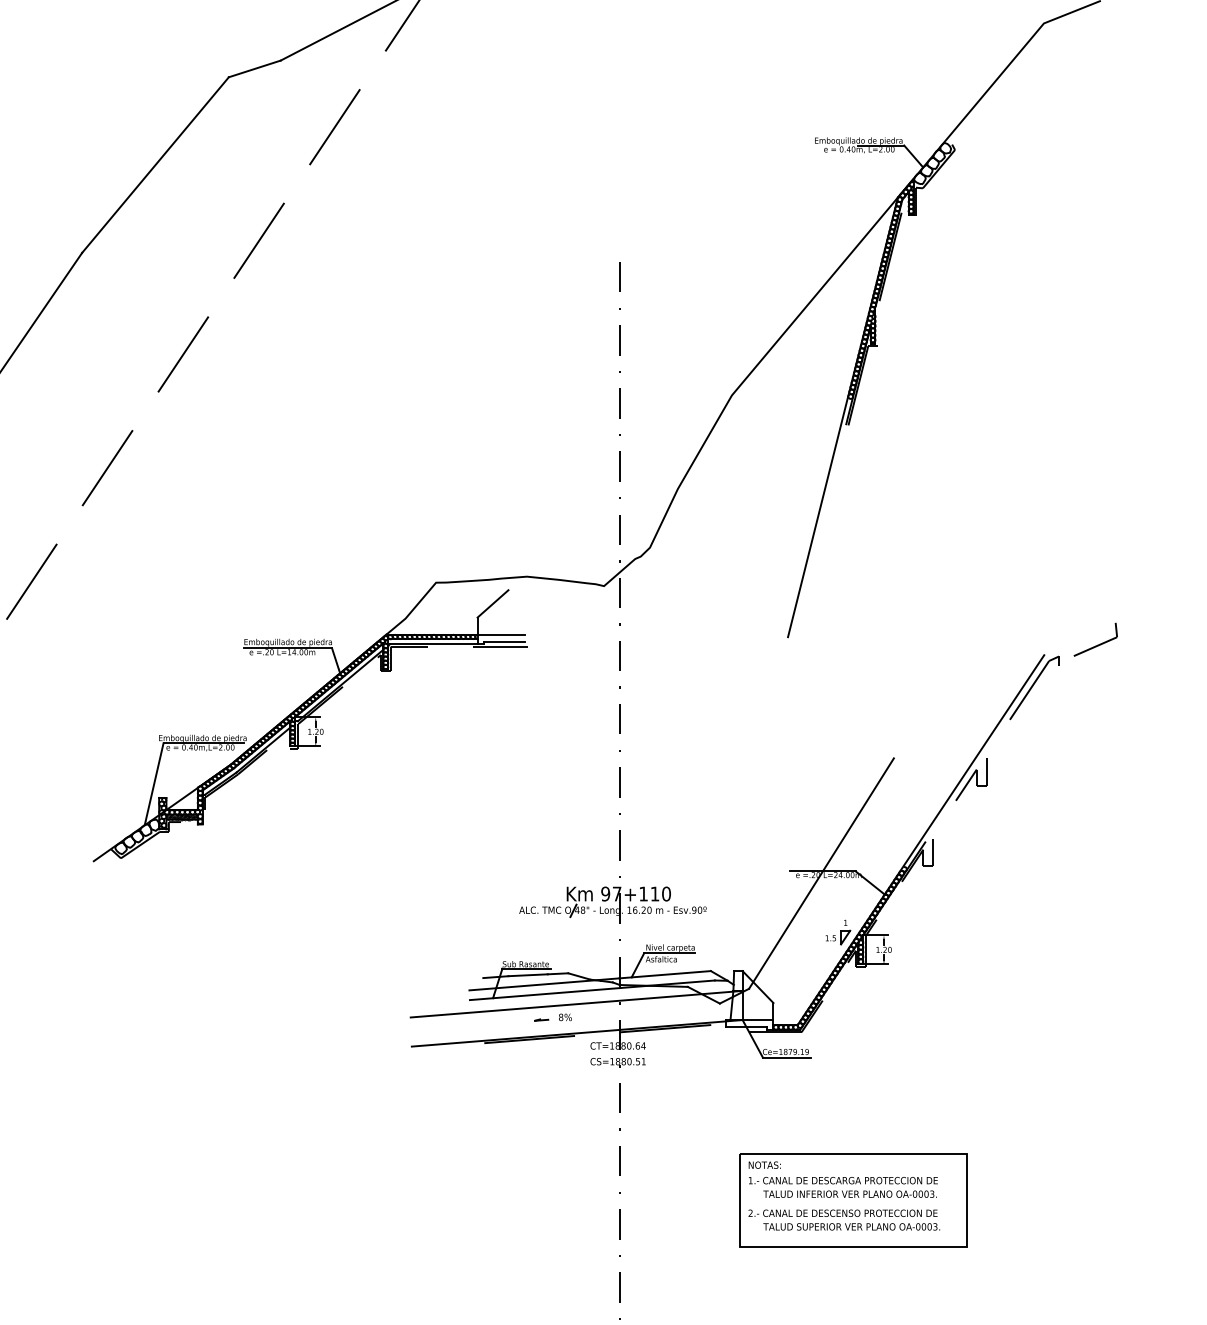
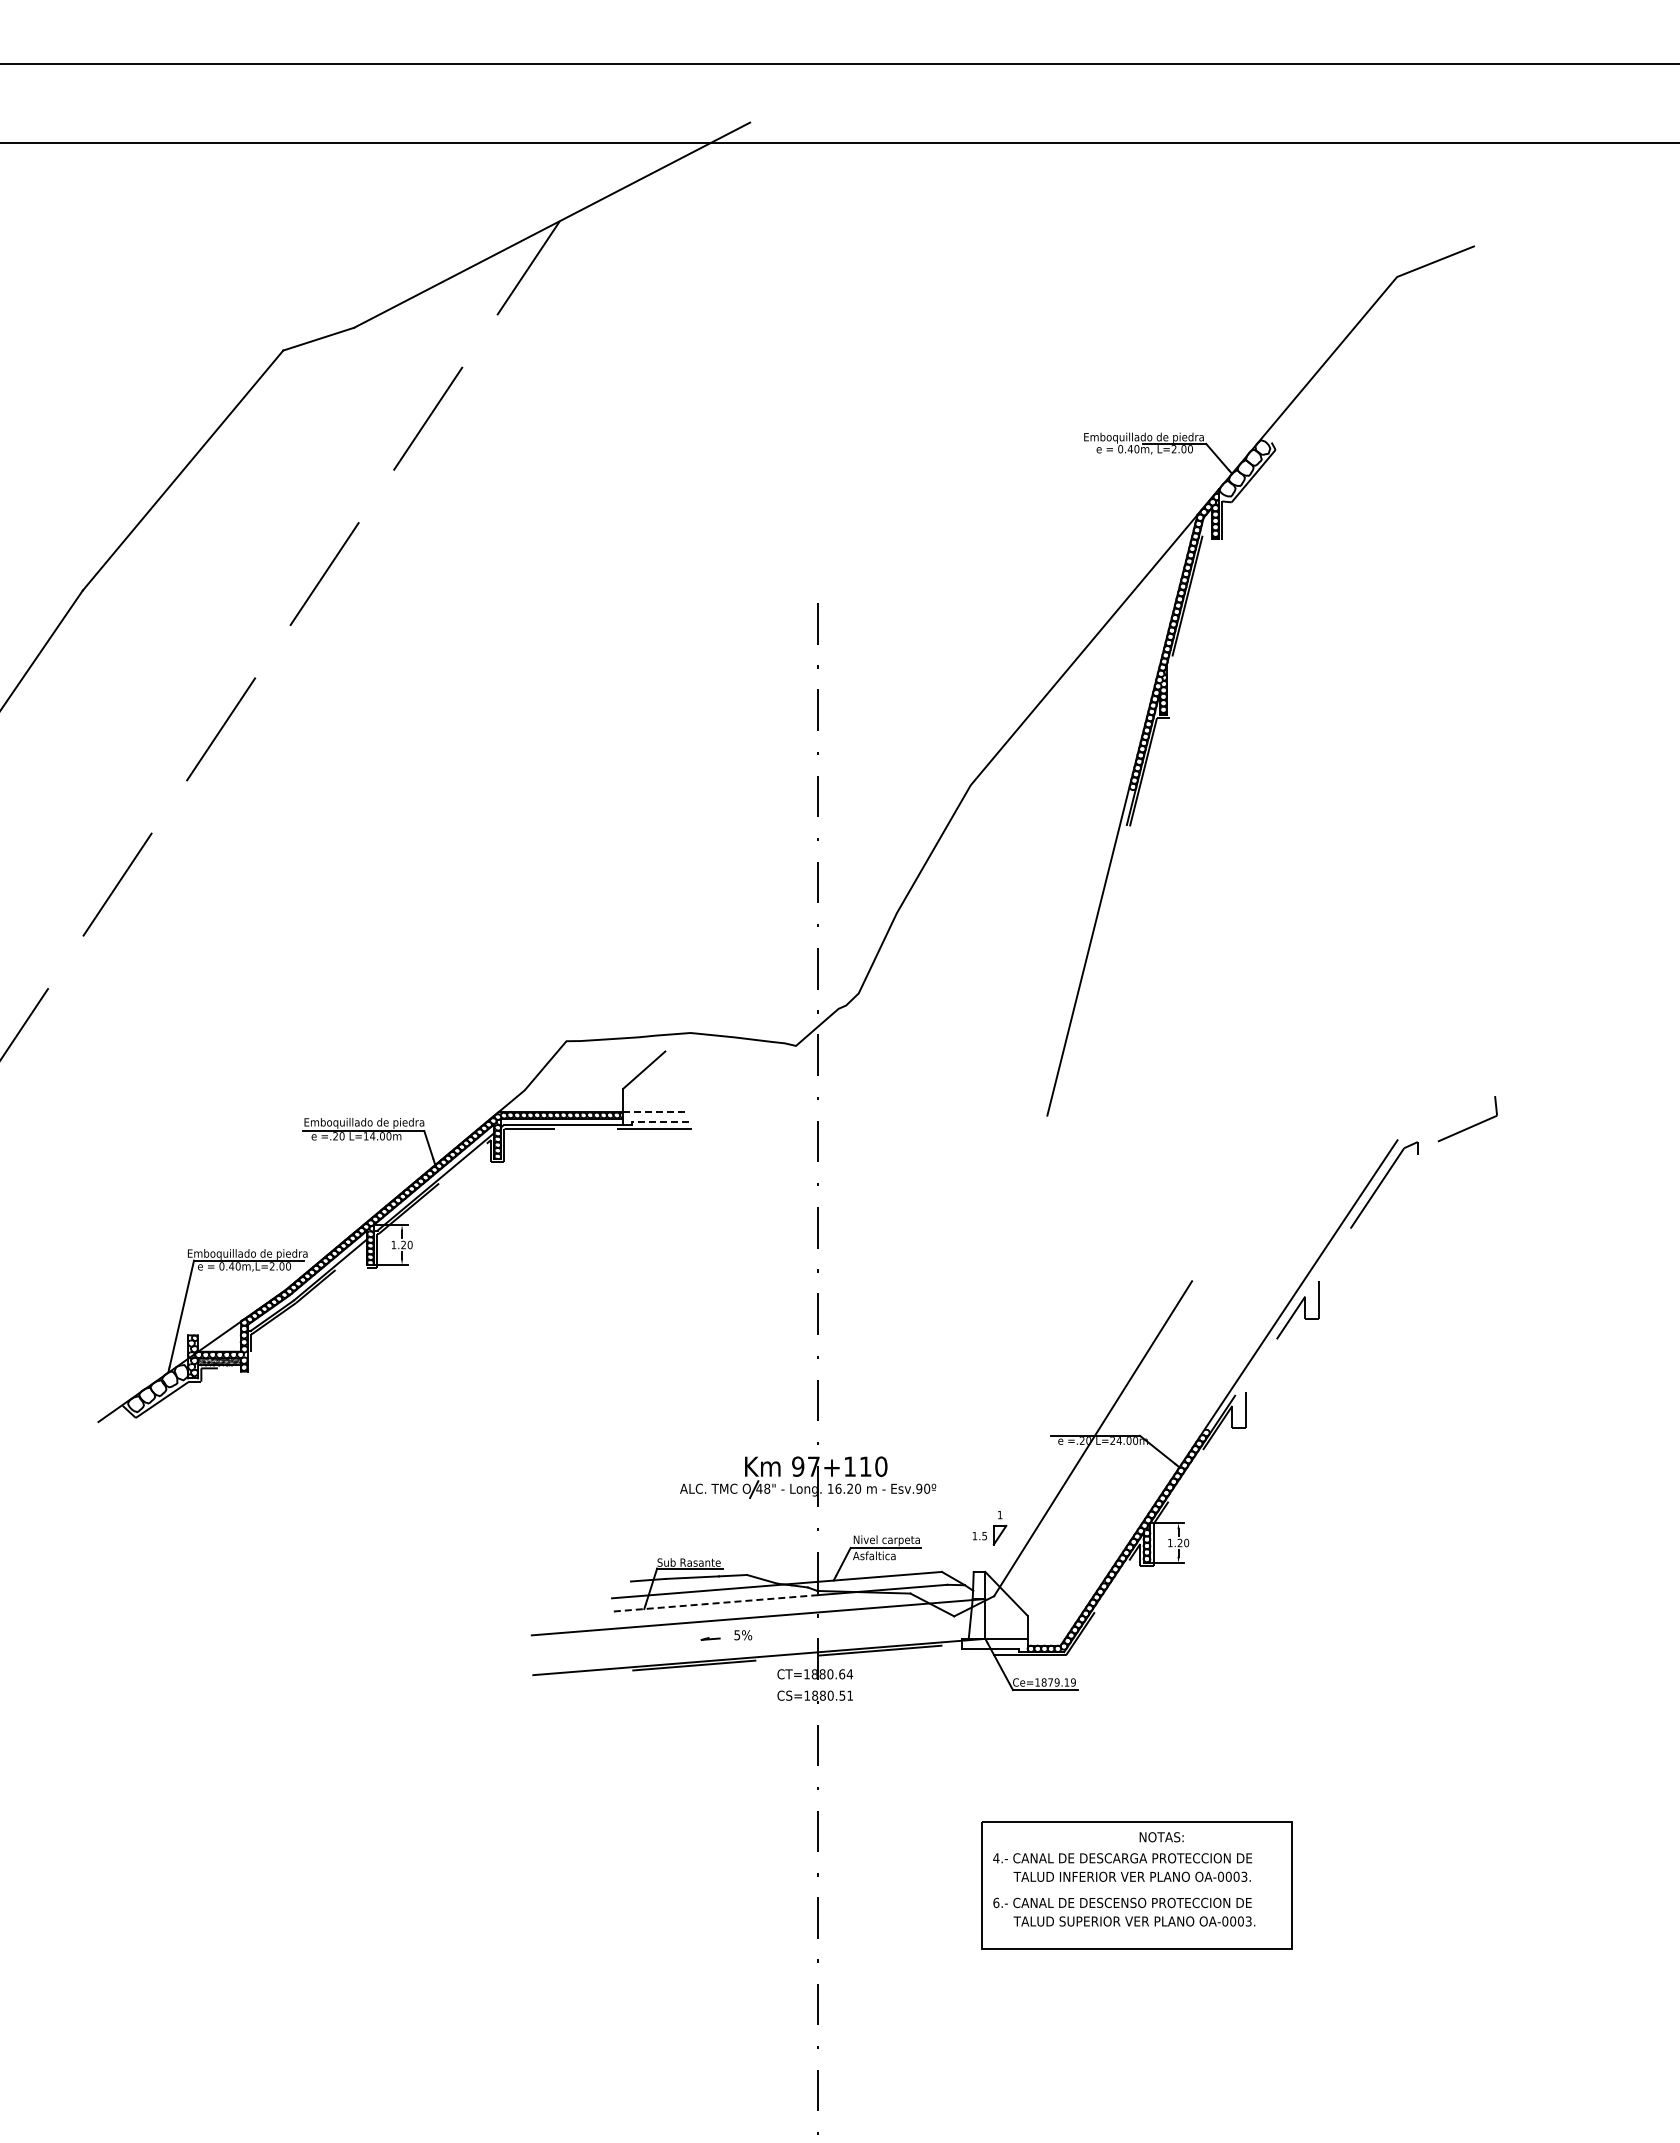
line: (501, 634) -> (655, 1112), solid -> dashed
line: (504, 642) -> (660, 1122), solid -> dashed
part: (838, 932) -> (990, 1528), moved
line: (544, 994) -> (714, 1603), solid -> dashed
text: (561, 1017) -> (737, 1635), 8% -> 5%
text: (764, 1165) -> (1161, 1837), moved
text: (750, 1180) -> (996, 1858), 1.- -> 4.-
text: (750, 1212) -> (996, 1902), 2.- -> 6.-

